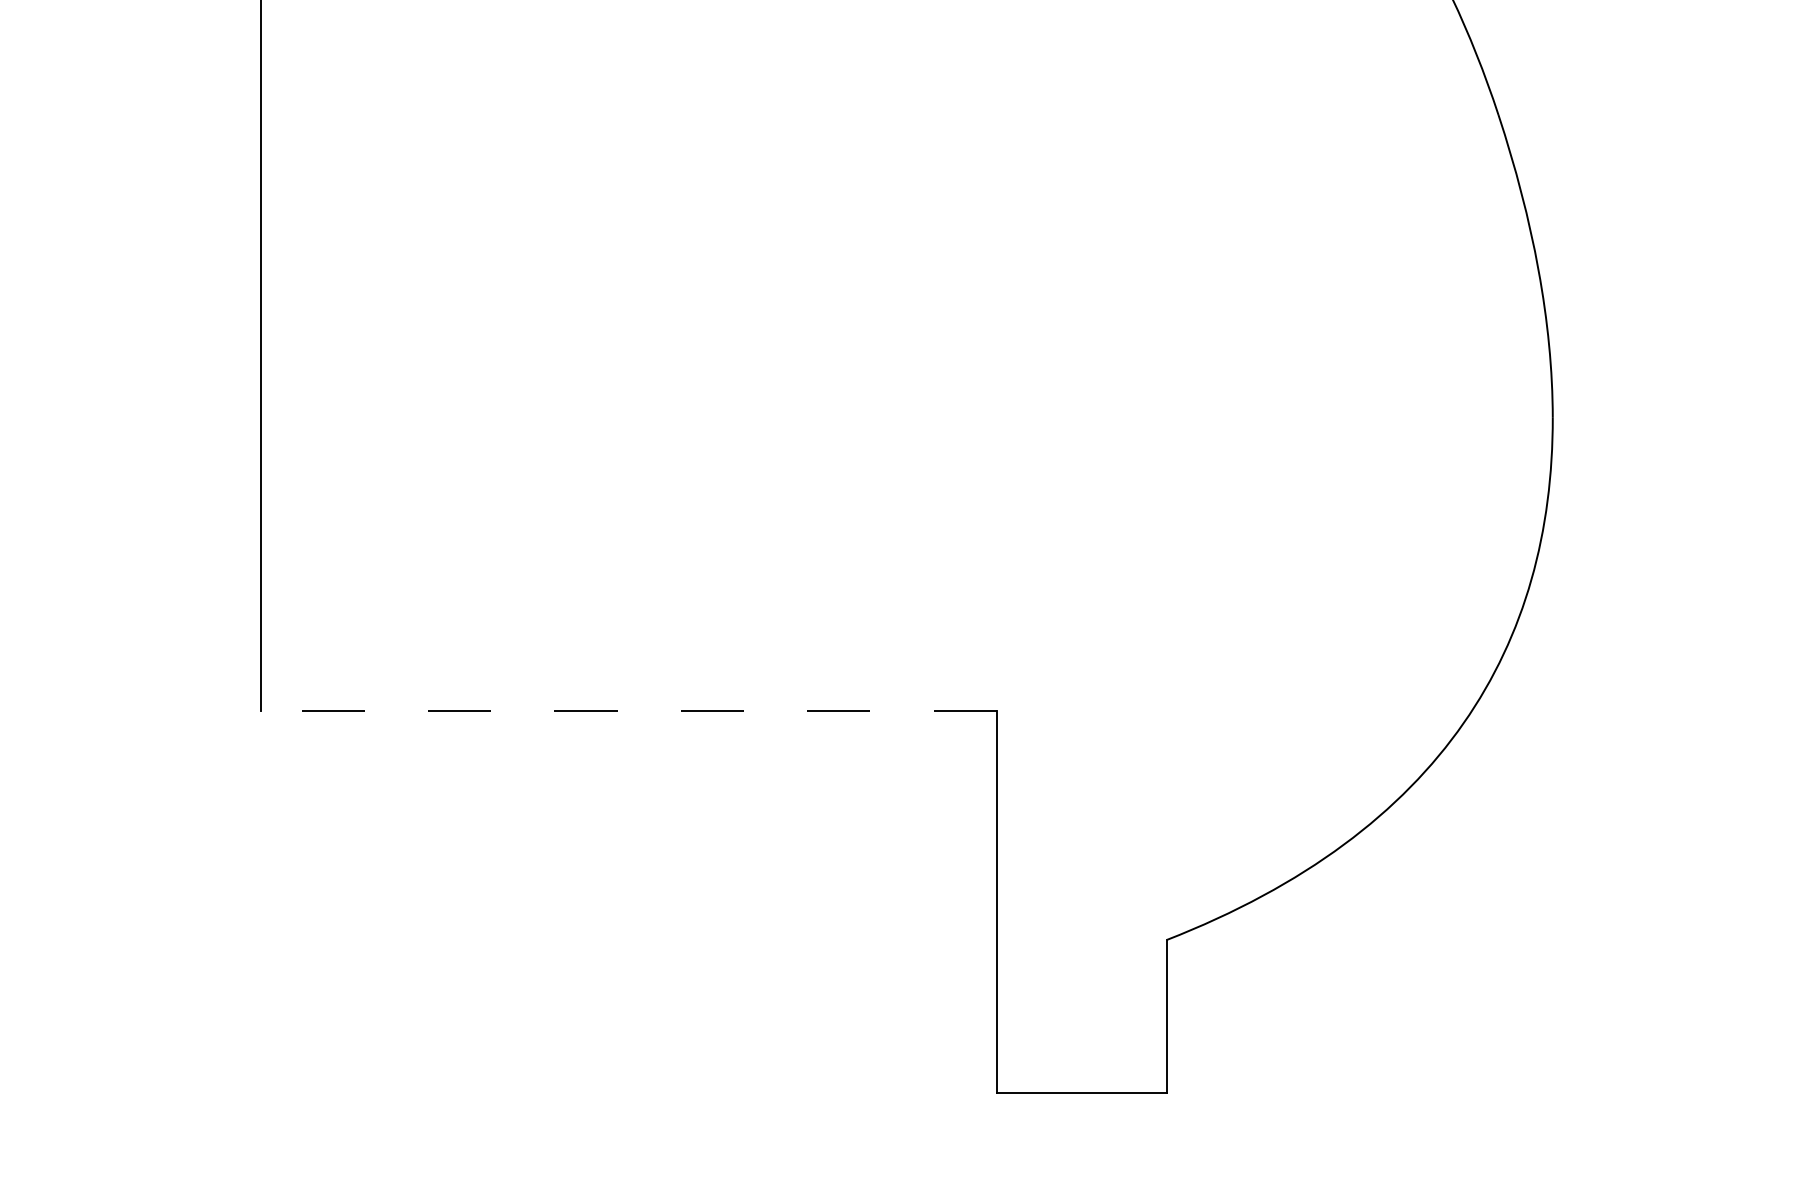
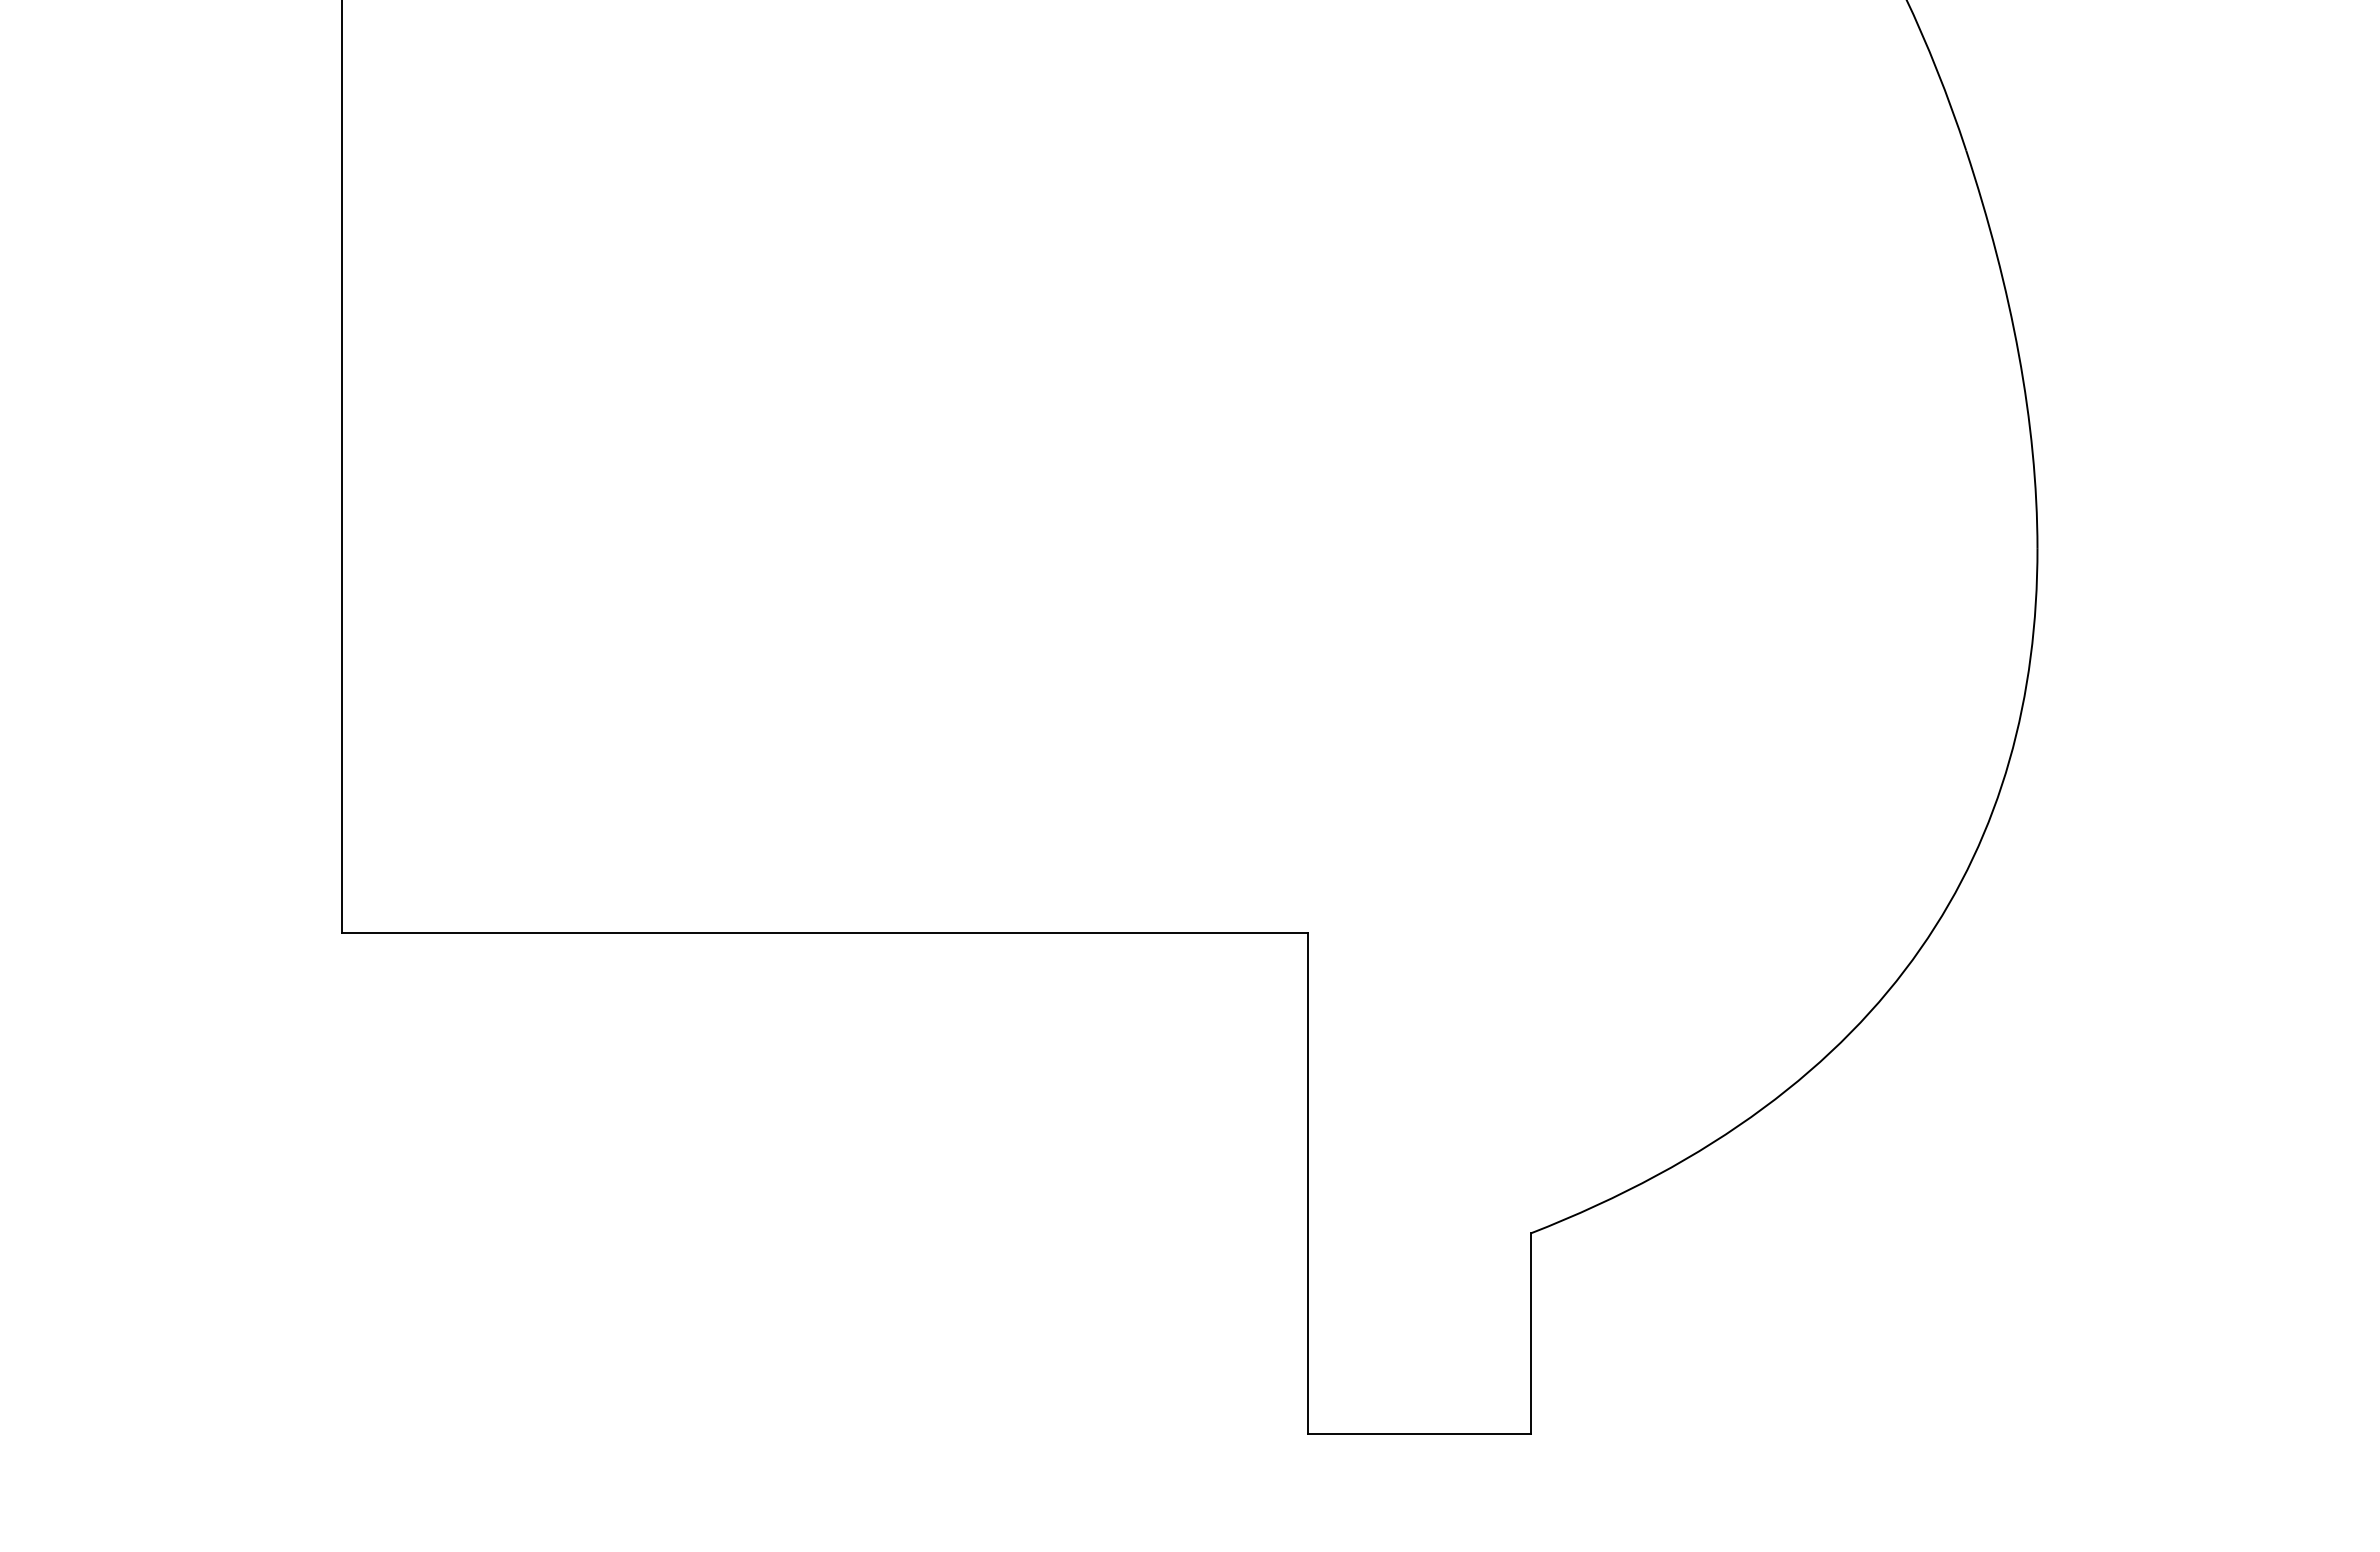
line: (629, 711) -> (825, 933), dashed -> solid

